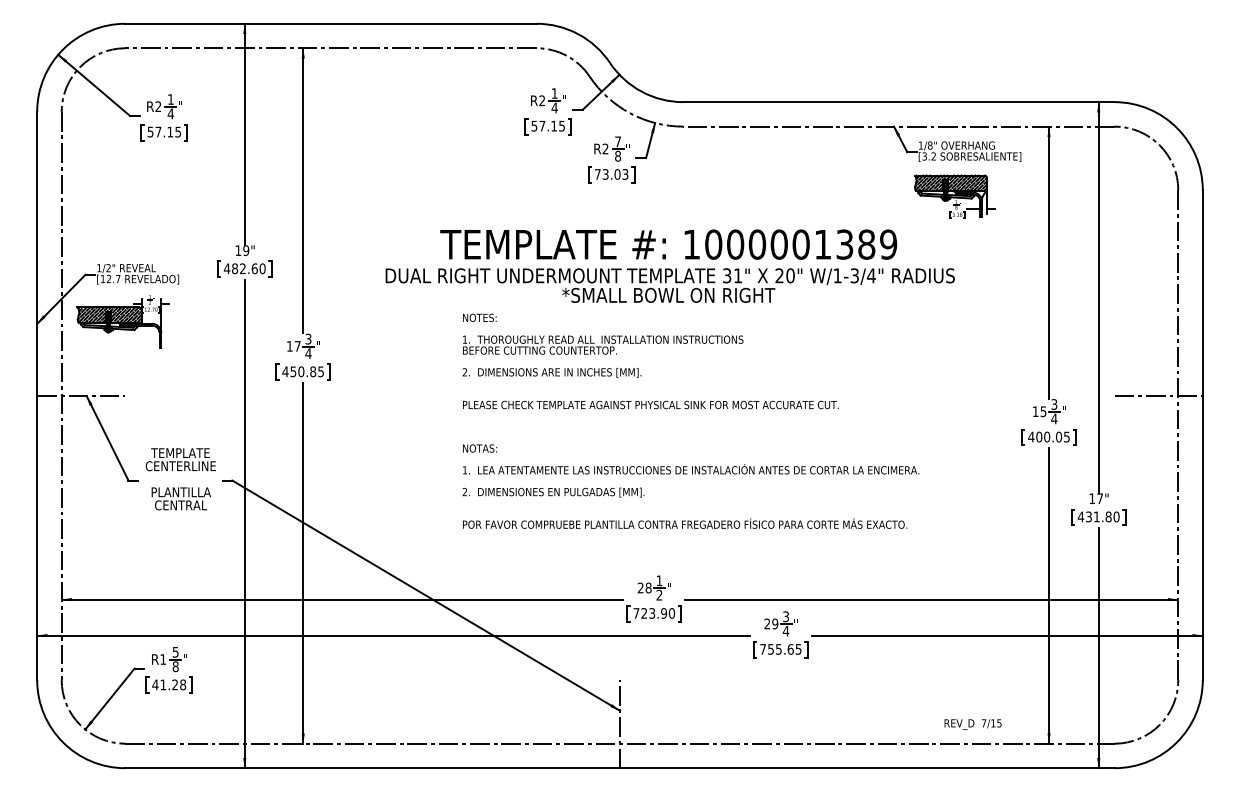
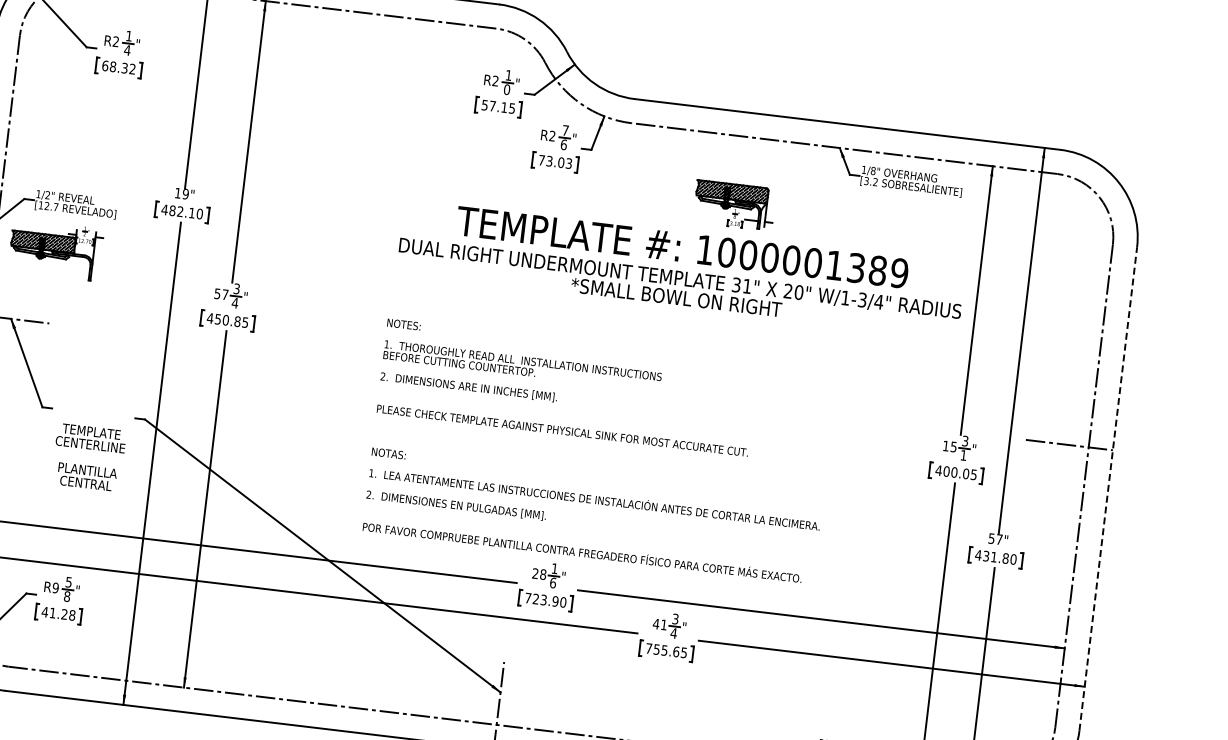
text: (554, 107) -> (506, 89), 4 -> 0
text: (164, 131) -> (119, 66), 57.15 -> 68.32
text: (618, 155) -> (564, 144), 8 -> 6
part: (954, 196) -> (734, 205), moved
text: (669, 265) -> (680, 268), moved
text: (254, 268) -> (191, 212), 482.60 -> 482.10
text: (289, 346) -> (217, 293), 17 -> 57
text: (1054, 418) -> (963, 455), 4 -> 1
text: (690, 420) -> (599, 450), moved
line: (1202, 435) -> (1107, 489), solid -> dashed
text: (180, 479) -> (88, 457), moved
text: (1092, 498) -> (991, 538), 17" -> 57"
text: (659, 594) -> (553, 582), 2 -> 6
text: (771, 623) -> (660, 624), 29 -> 41
text: (163, 659) -> (55, 588), R1 -> R9

